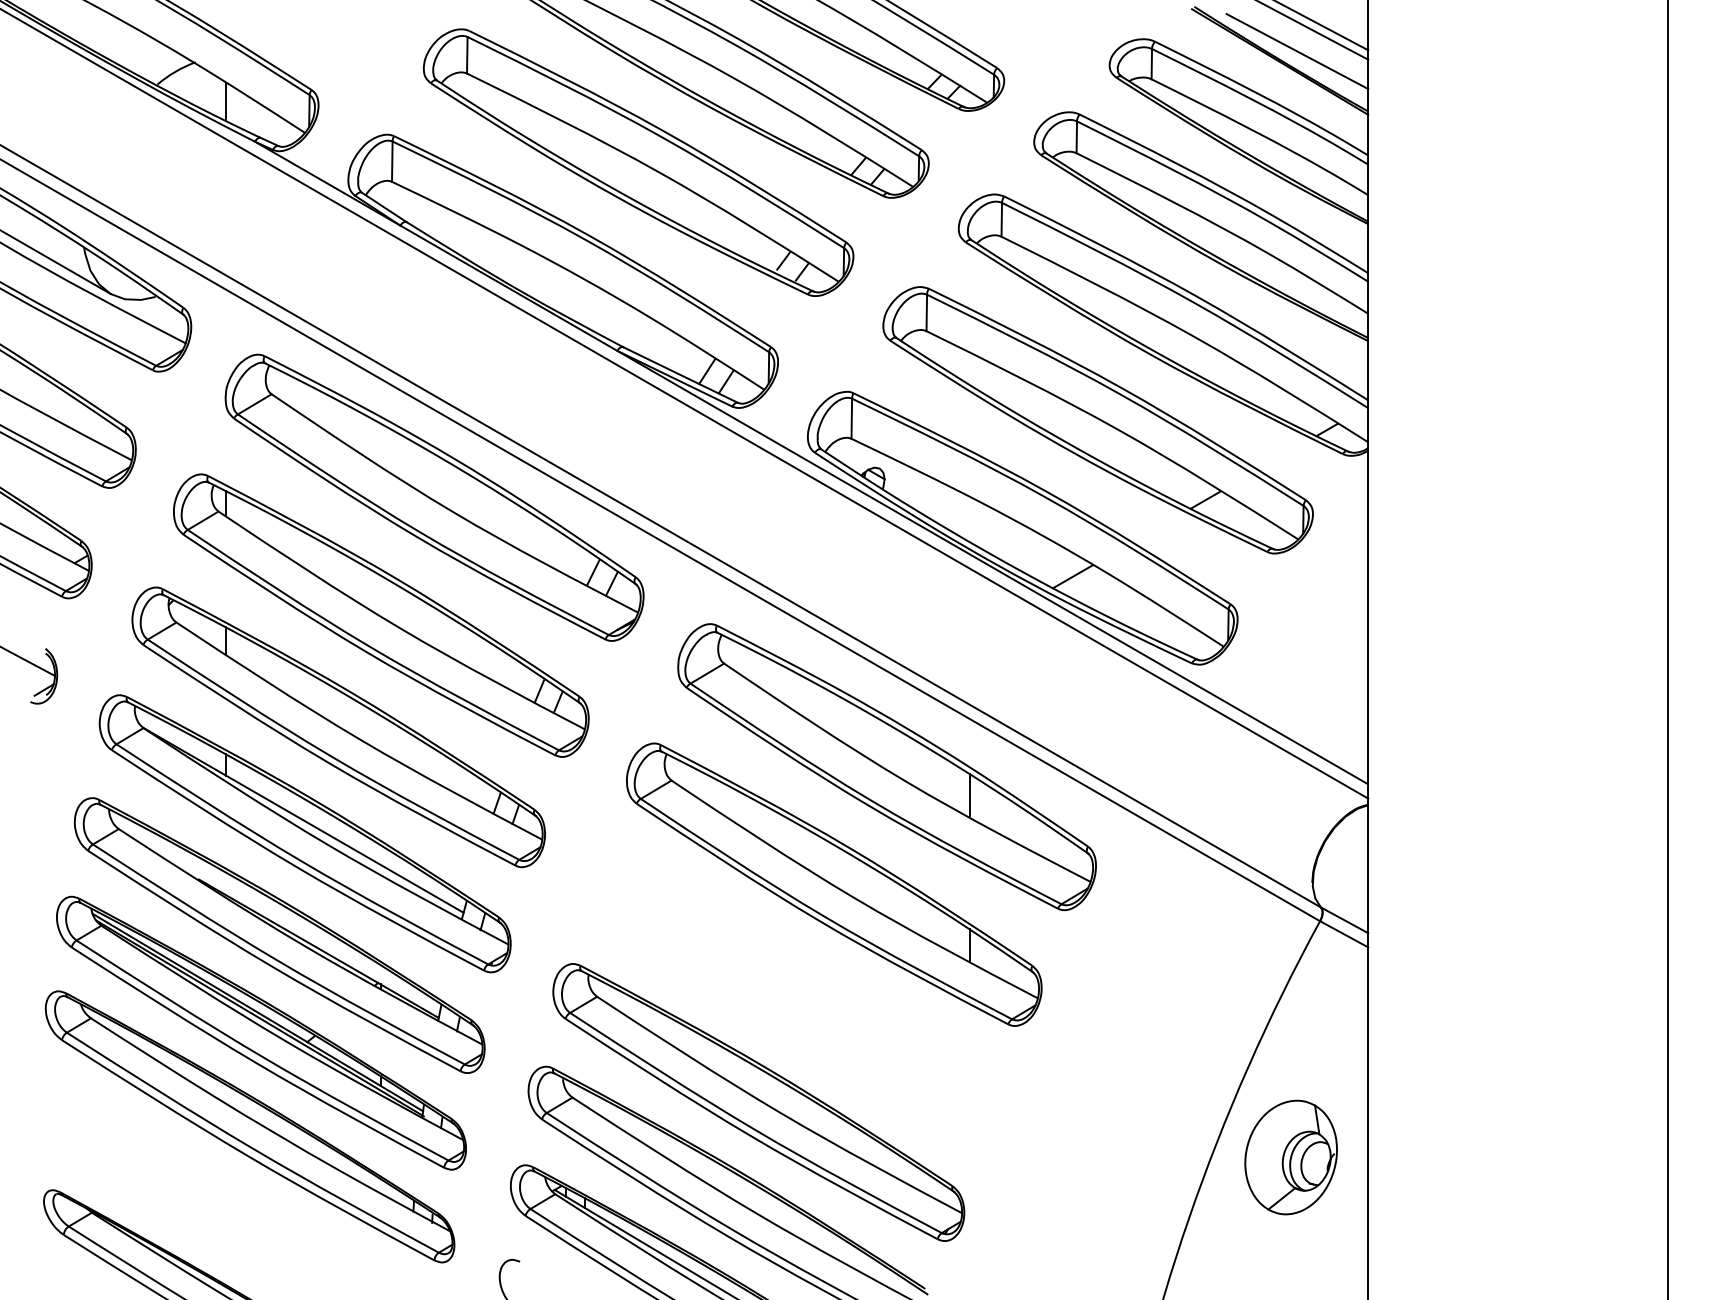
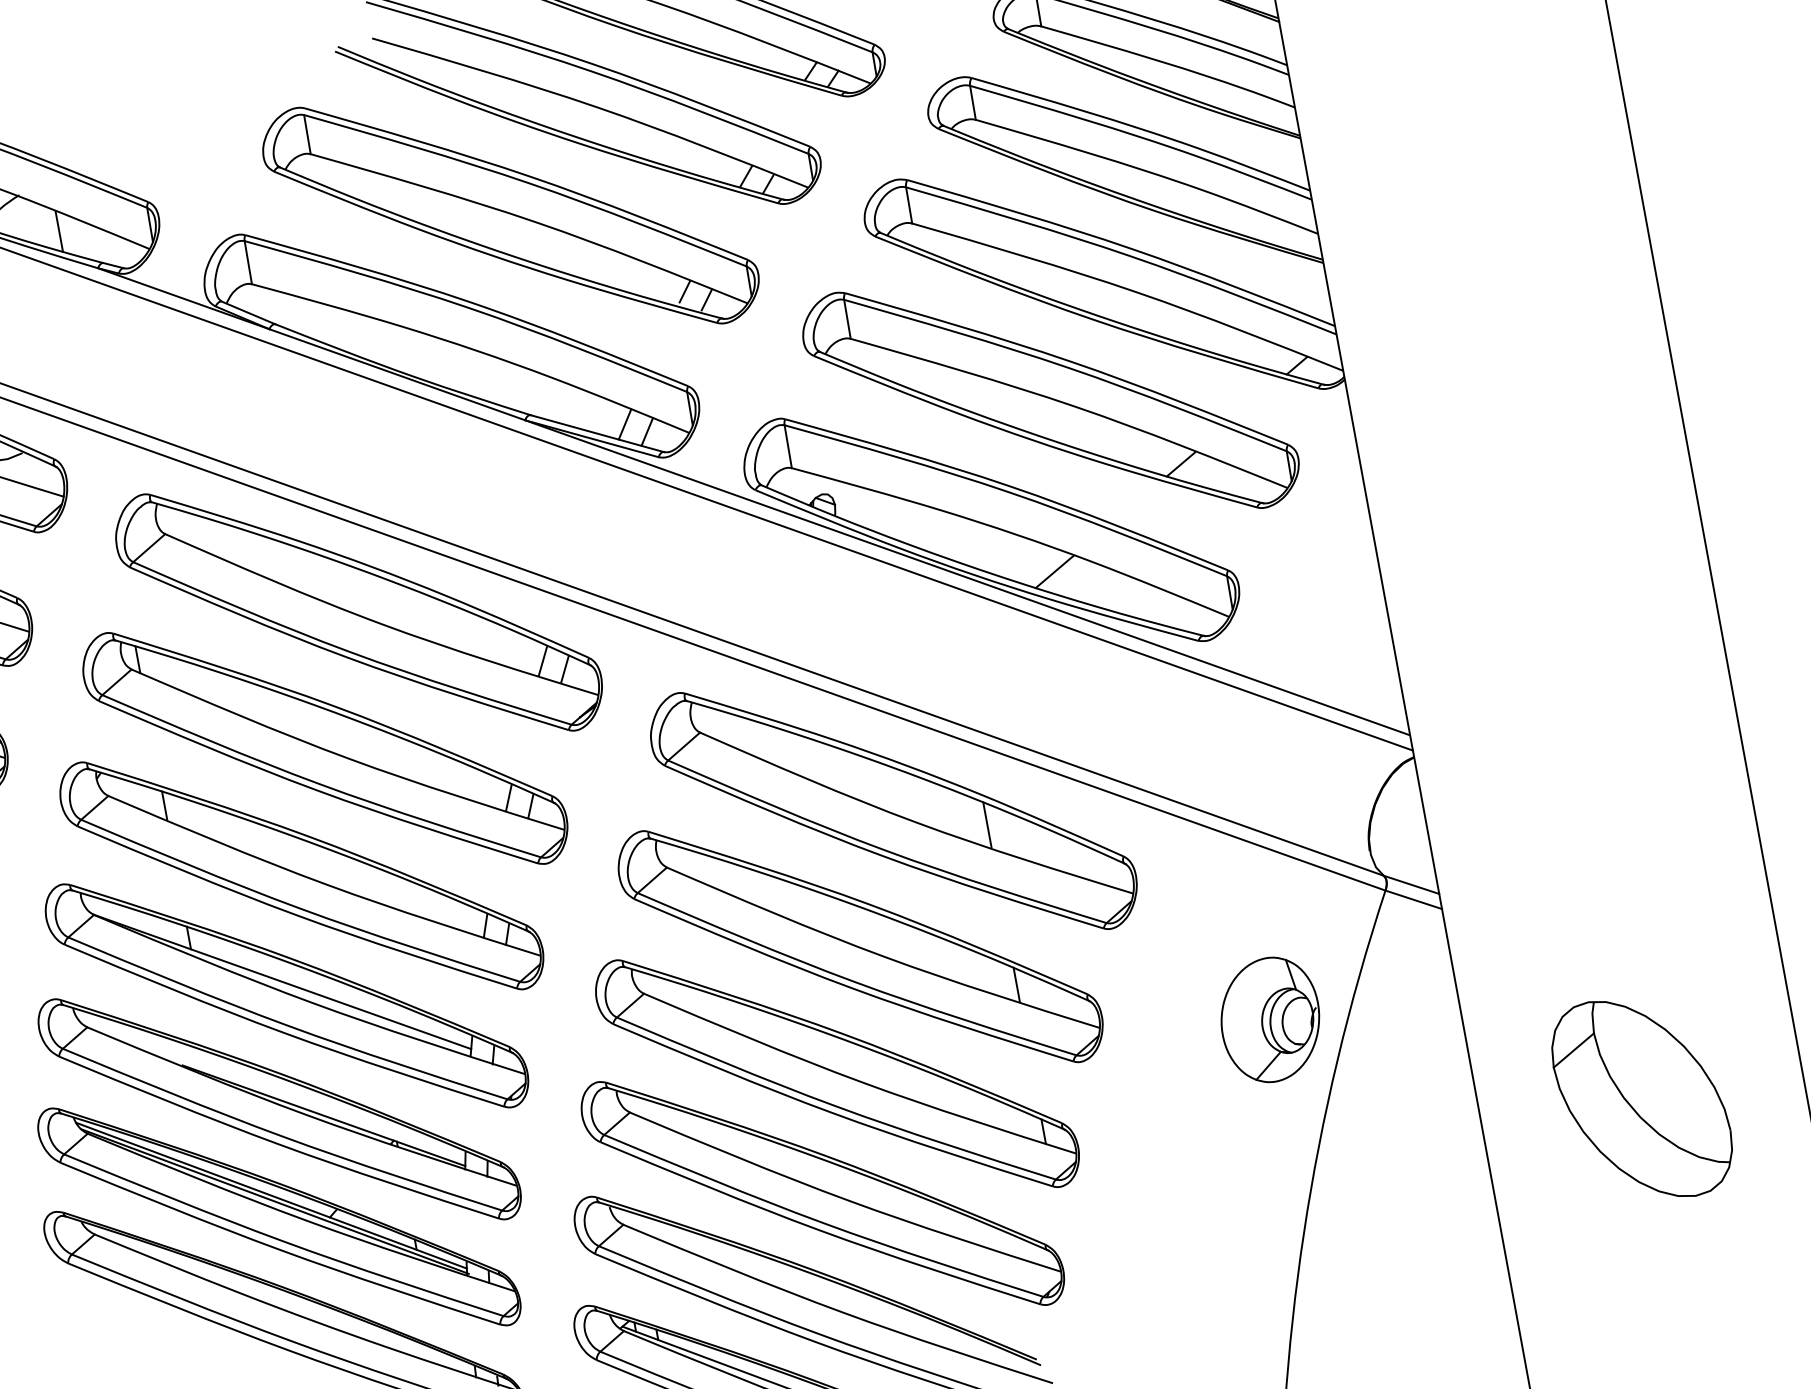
part: (791, 995) -> (836, 1073), added
part: (1518, 1152) -> (1642, 1098), added
part: (1290, 1157) -> (1269, 1020), moved

